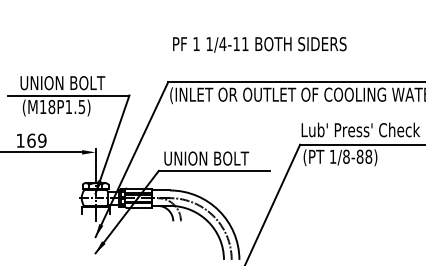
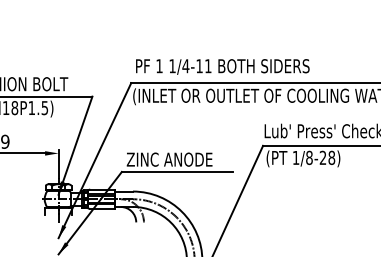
text: (259, 44) -> (222, 66), moved
text: (359, 156) -> (322, 157), 1/8-88) -> 1/8-28)
text: (206, 158) -> (169, 159), UNION BOLT -> ZINC ANODE

